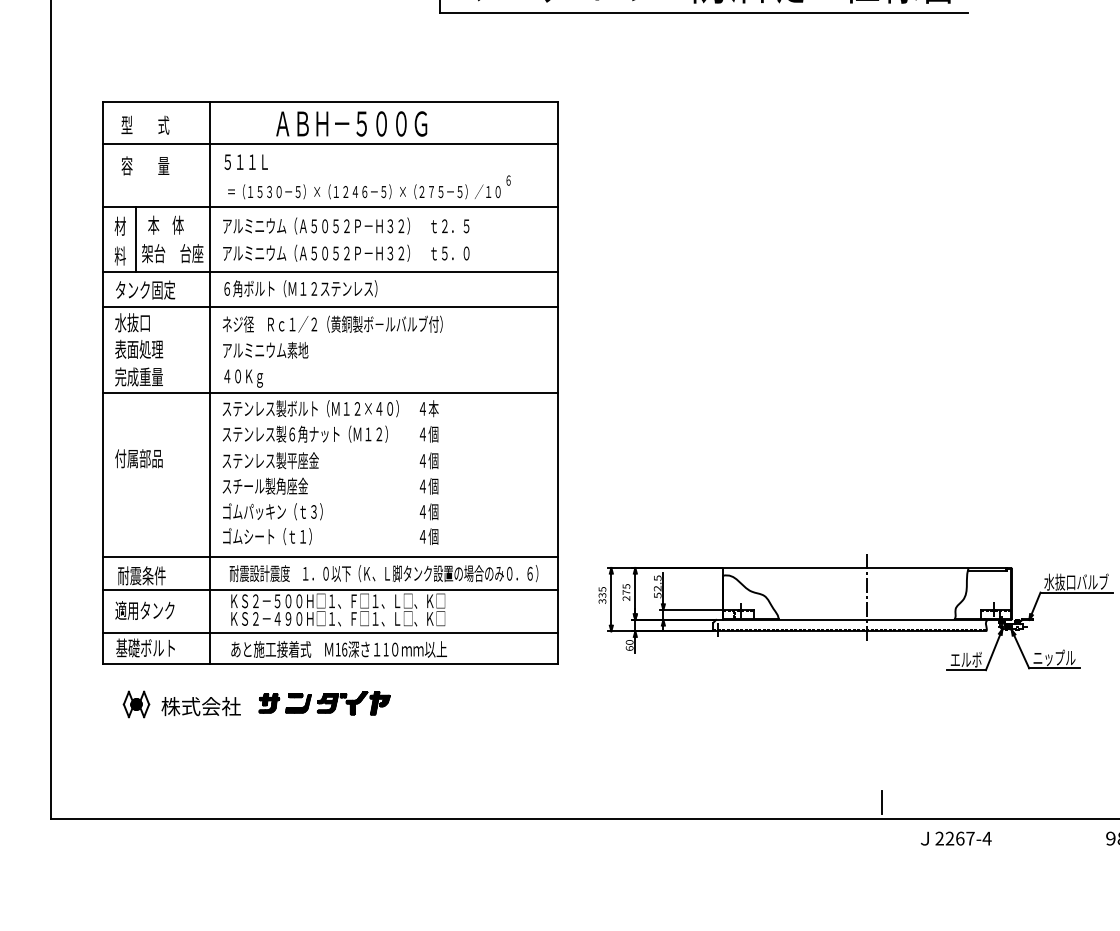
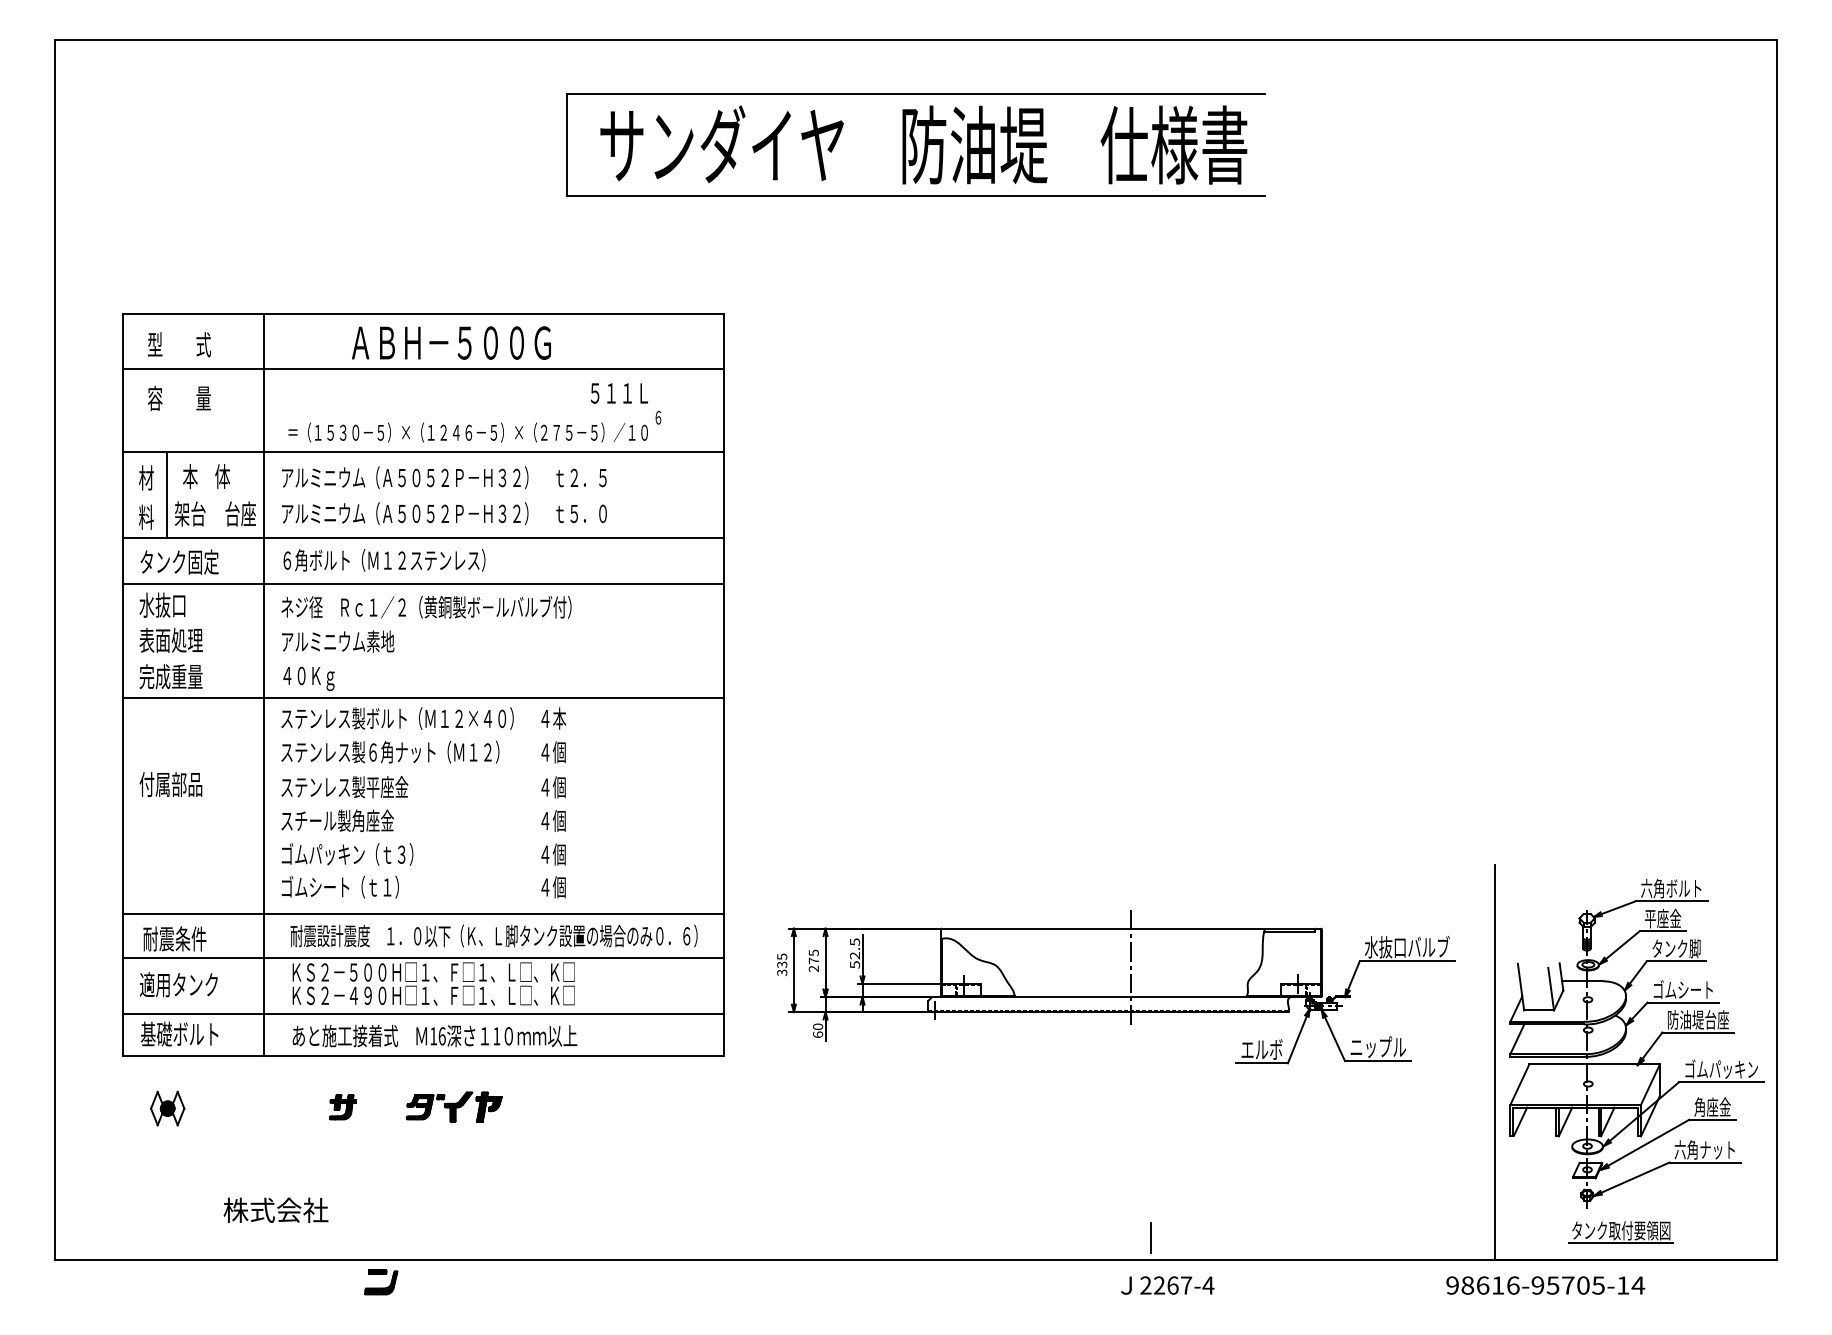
text: (246, 162) -> (619, 393), moved
part: (298, 703) -> (381, 1282), moved
text: (200, 705) -> (275, 1209), moved
text: (956, 838) -> (1167, 1285), moved

